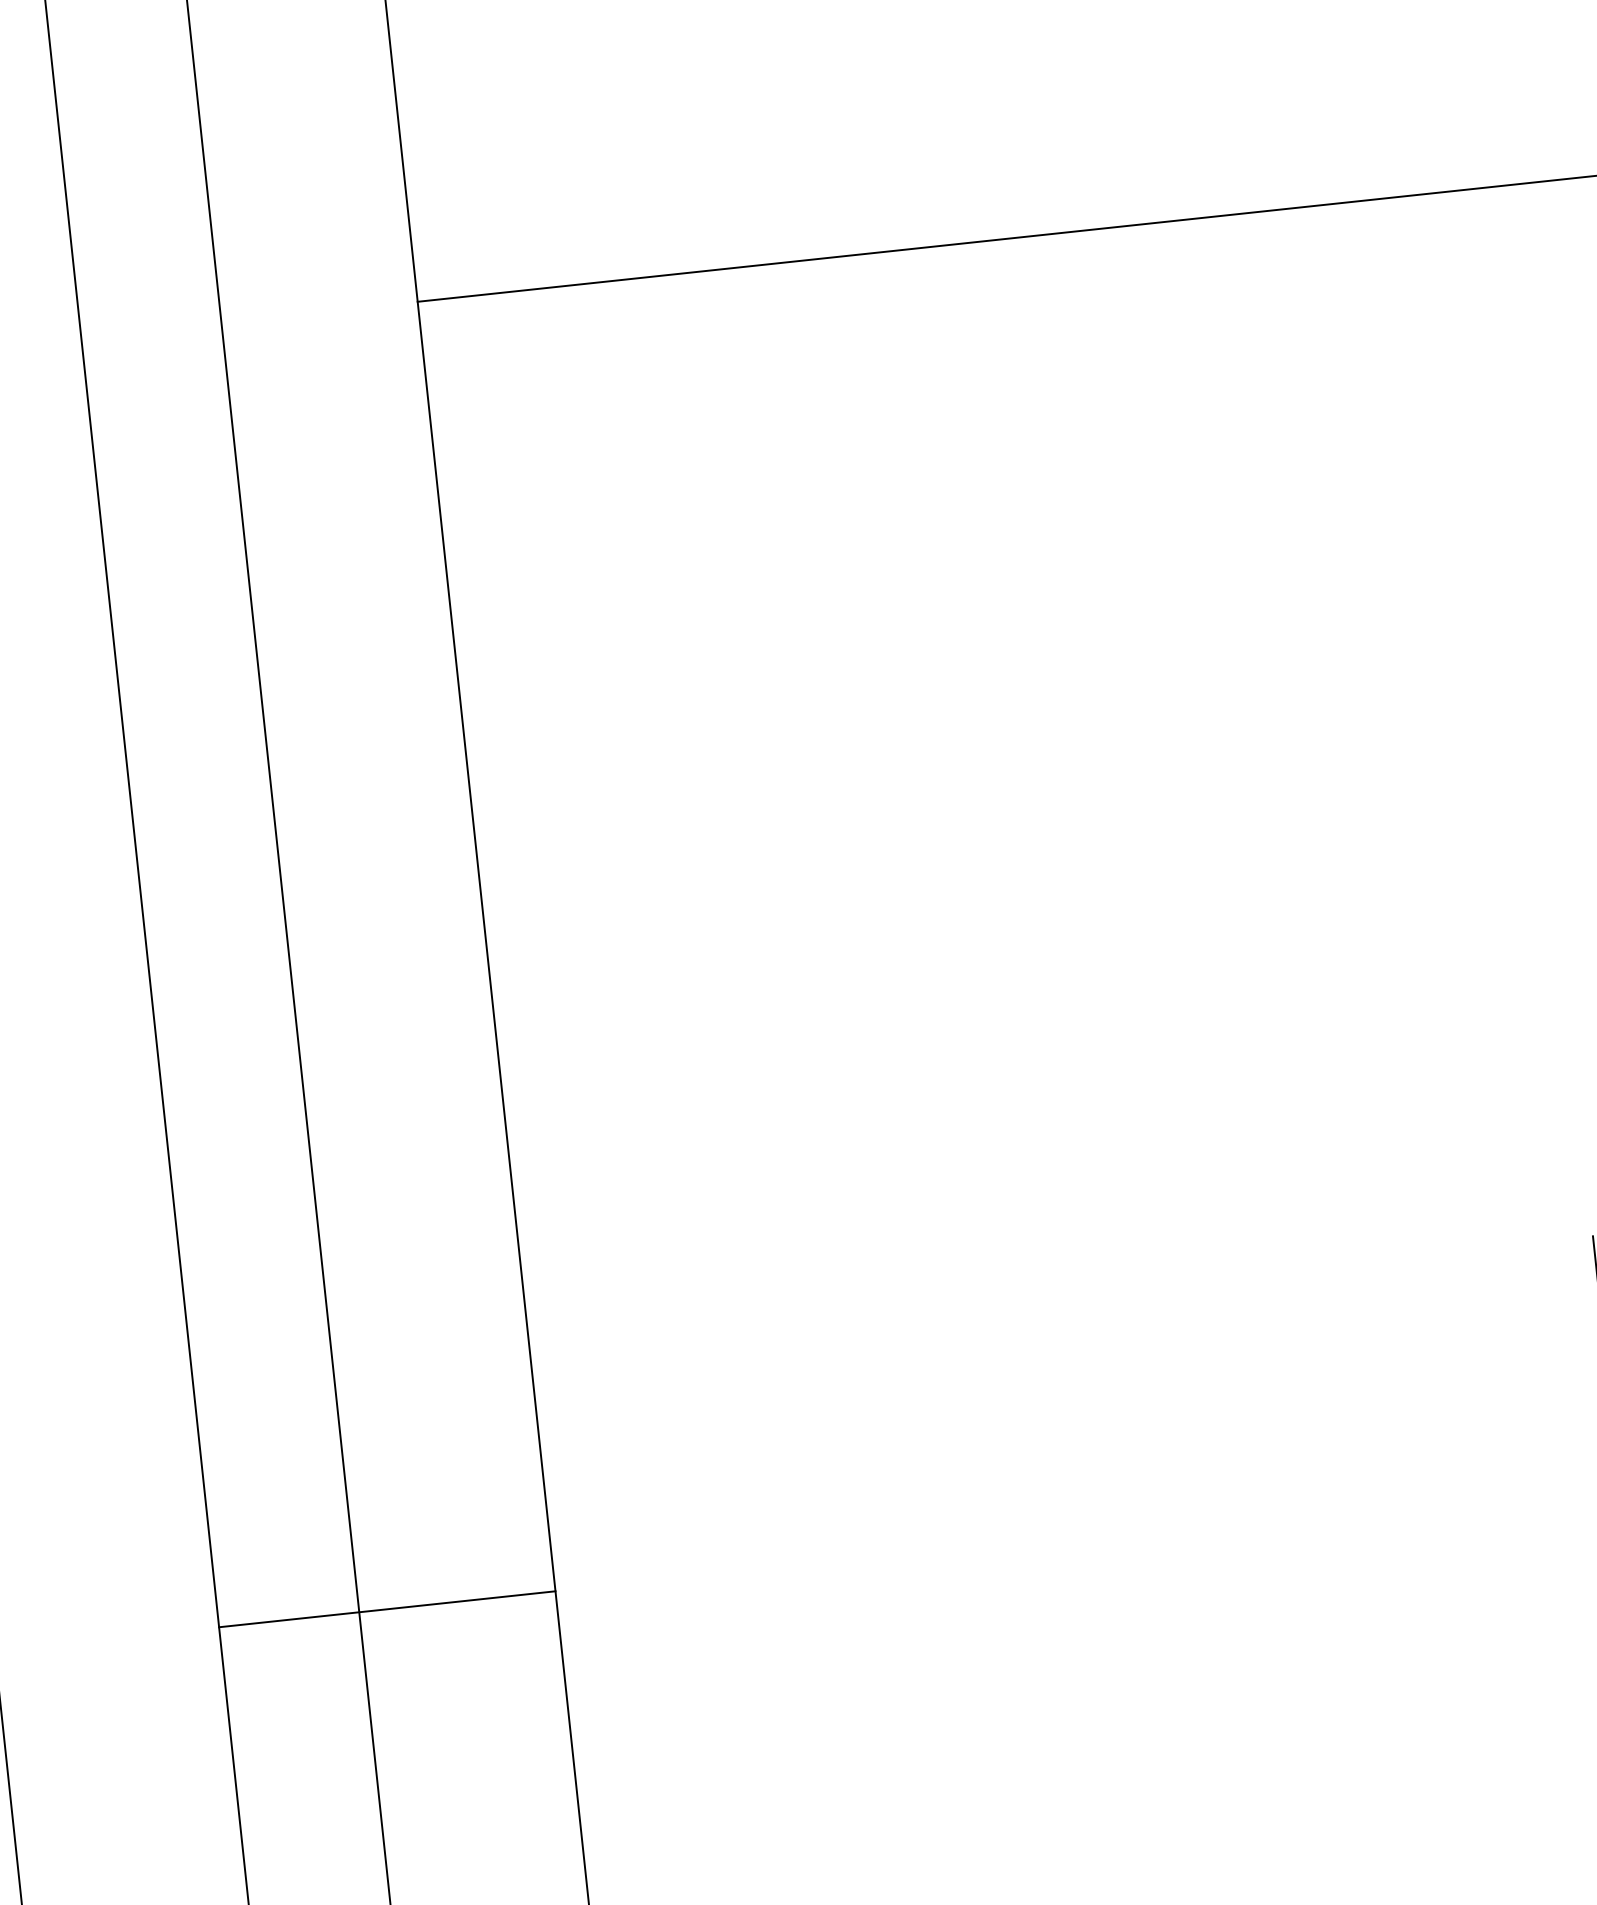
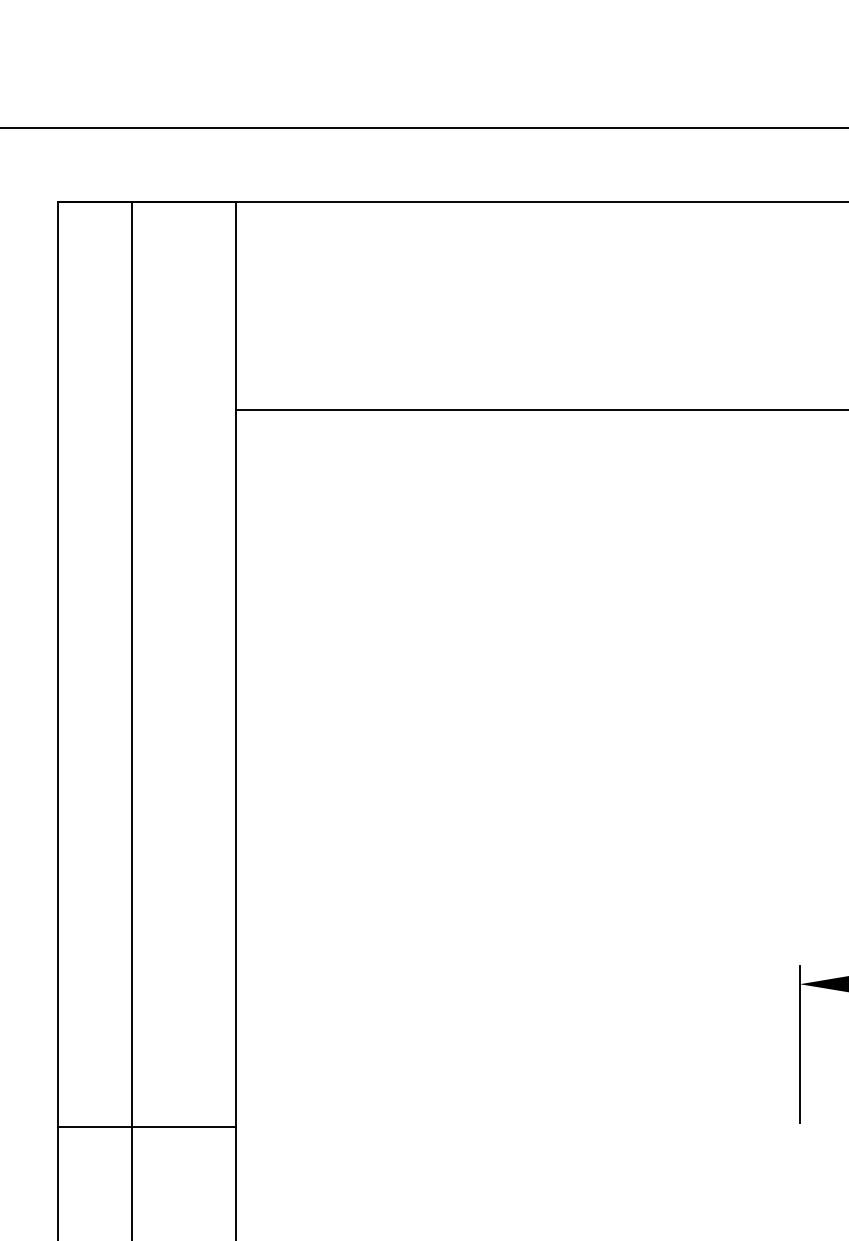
line: (386, 1609) -> (146, 1126), moved

